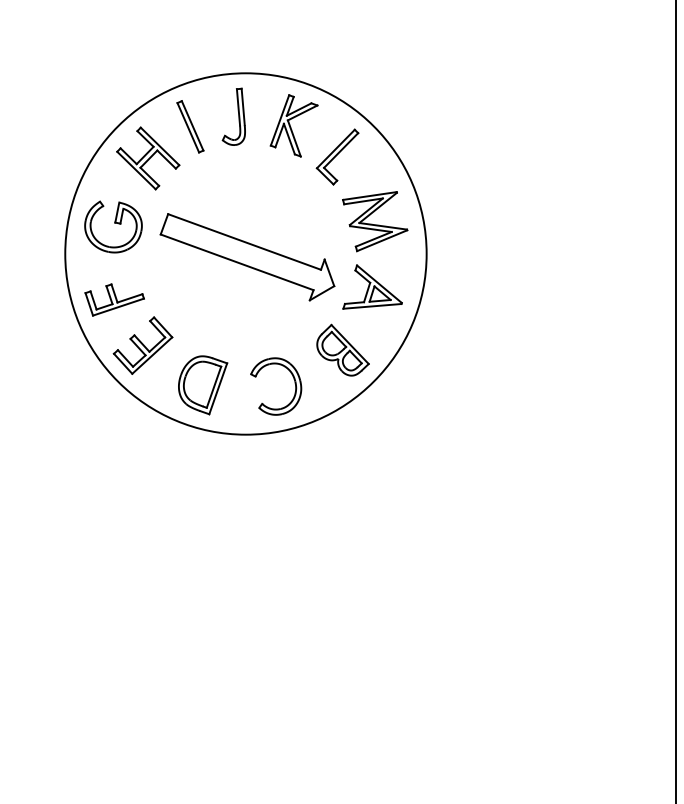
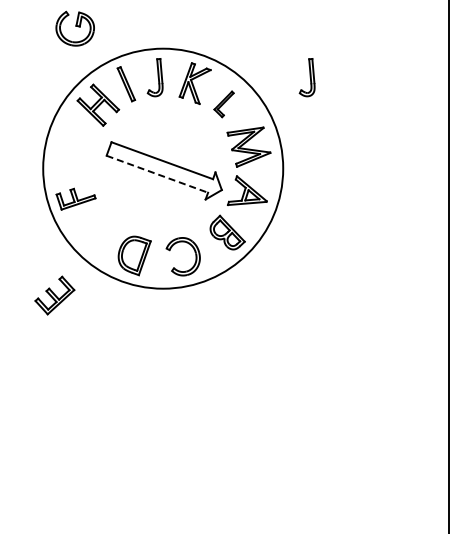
part: (461, 116) -> (306, 77), added
part: (336, 157) -> (223, 104), size x0.7
part: (112, 226) -> (74, 28), moved
line: (237, 262) -> (157, 174), solid -> dashed
part: (142, 345) -> (54, 295), moved

